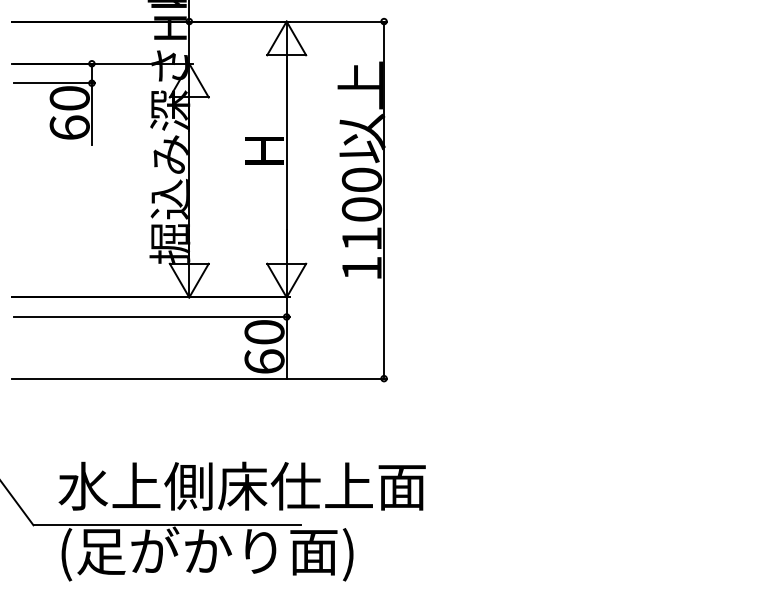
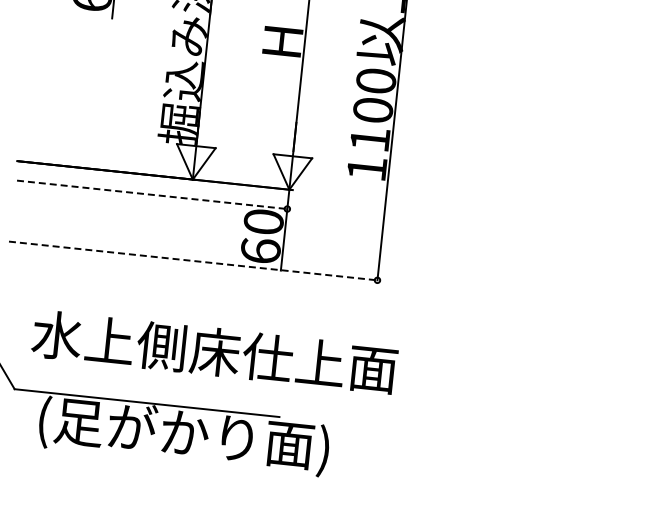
line: (151, 316) -> (153, 194), solid -> dashed
line: (200, 378) -> (195, 261), solid -> dashed
text: (241, 485) -> (214, 351), moved

